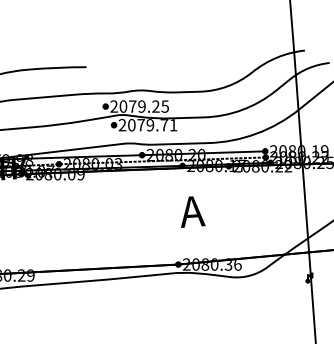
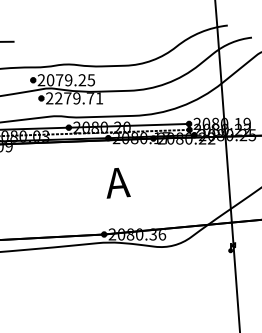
text: (131, 125) -> (58, 98), 2079.71 -> 2279.71

